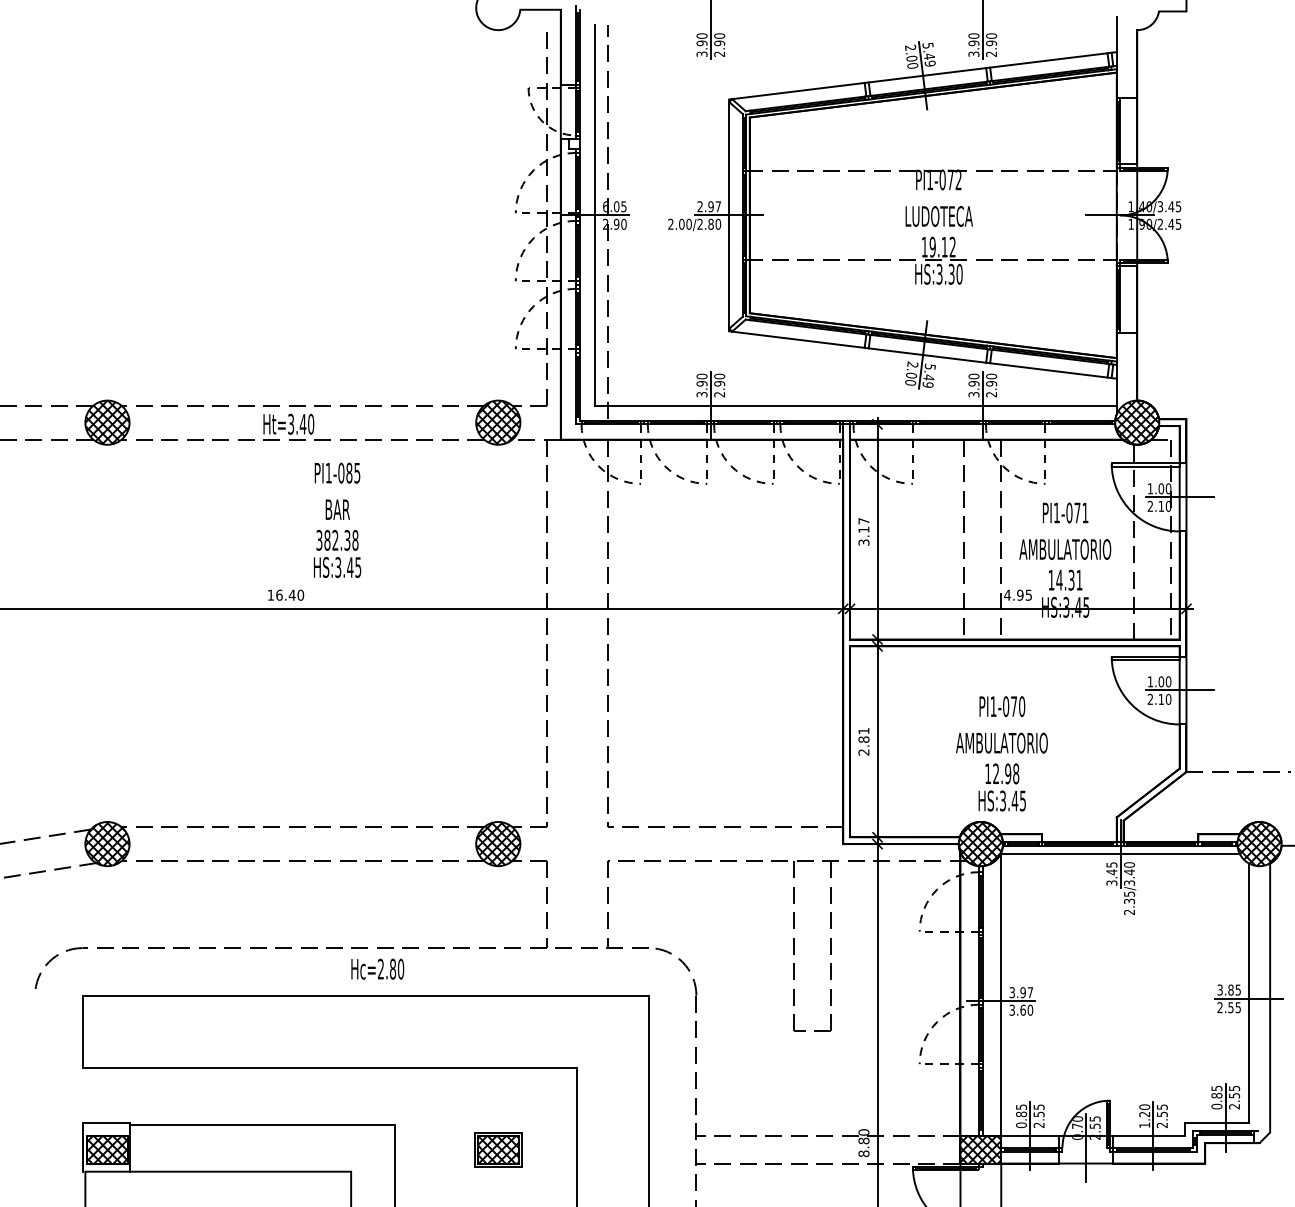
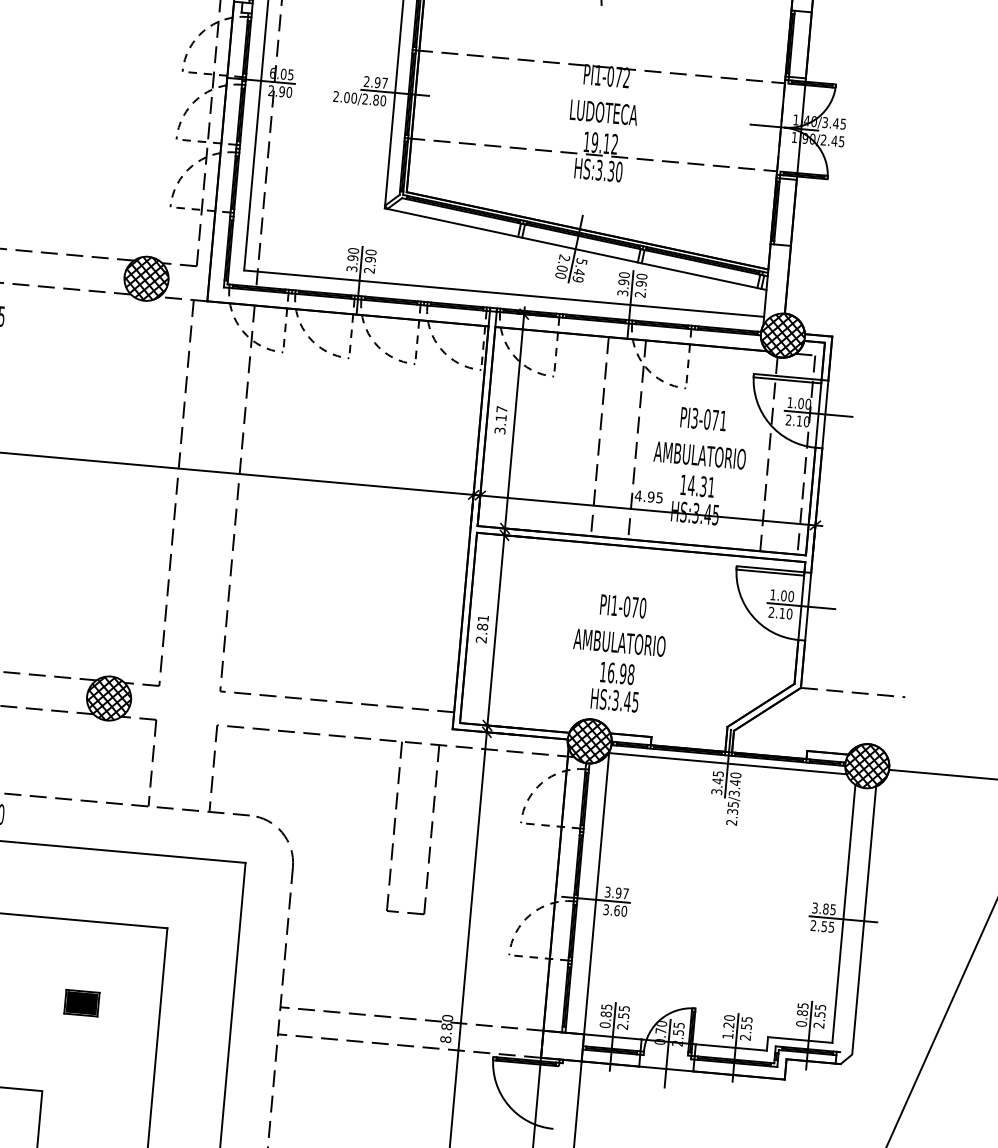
text: (1056, 512) -> (694, 417), PI1-071 -> PI3-071
text: (996, 773) -> (611, 672), 12.98 -> 16.98
part: (498, 1149) -> (82, 1002), size x0.7
hatch: (980, 1149) -> (562, 1045), removed

